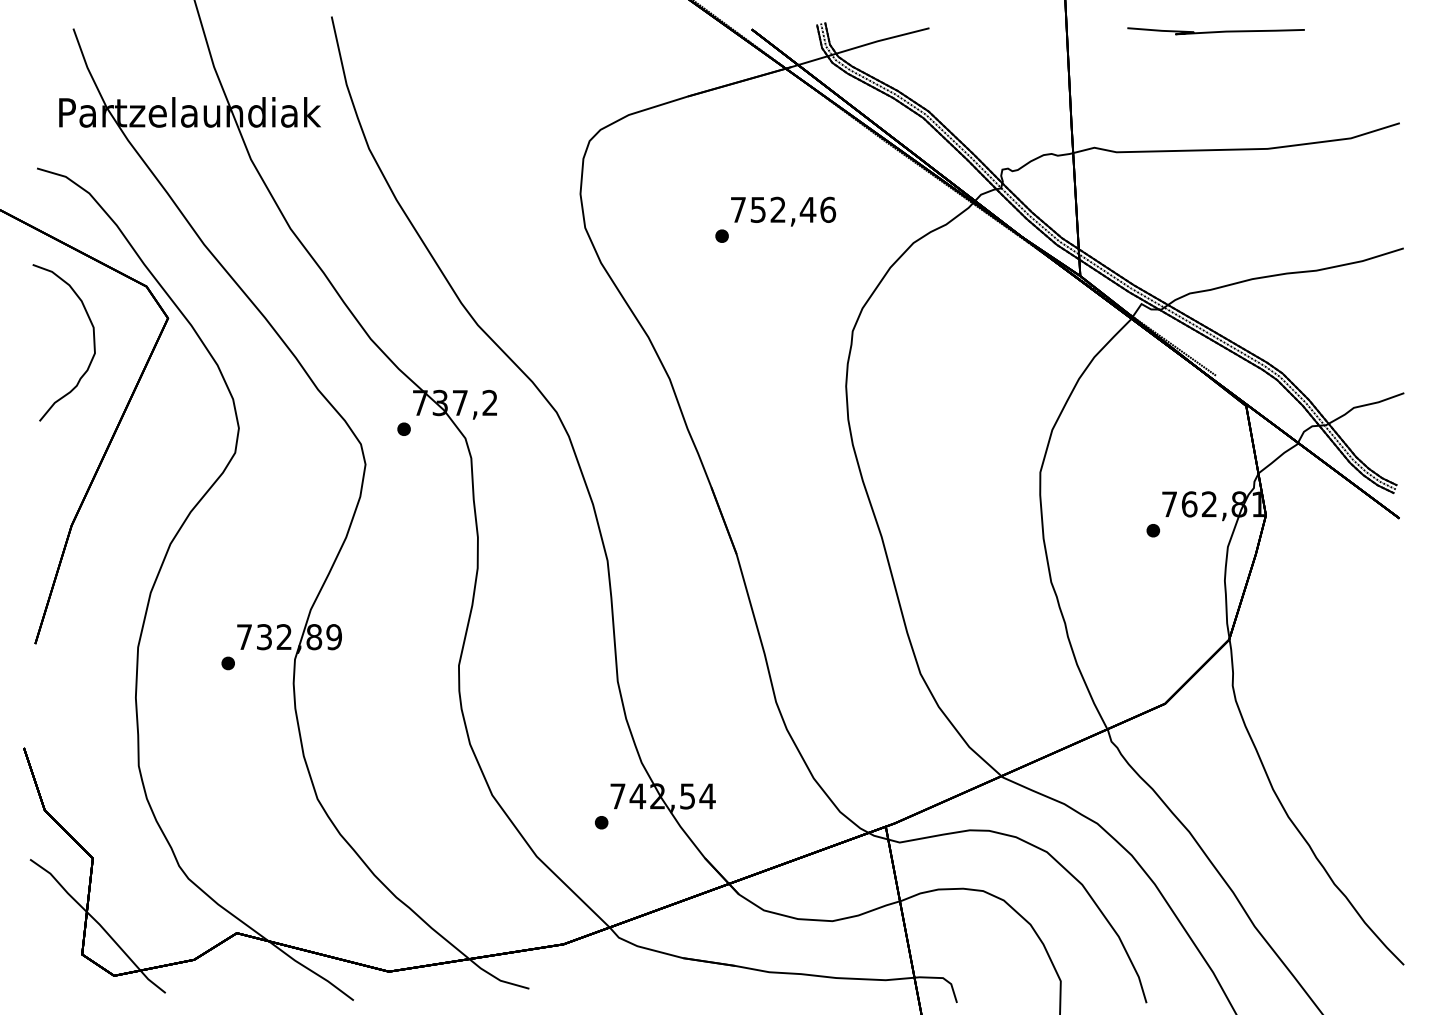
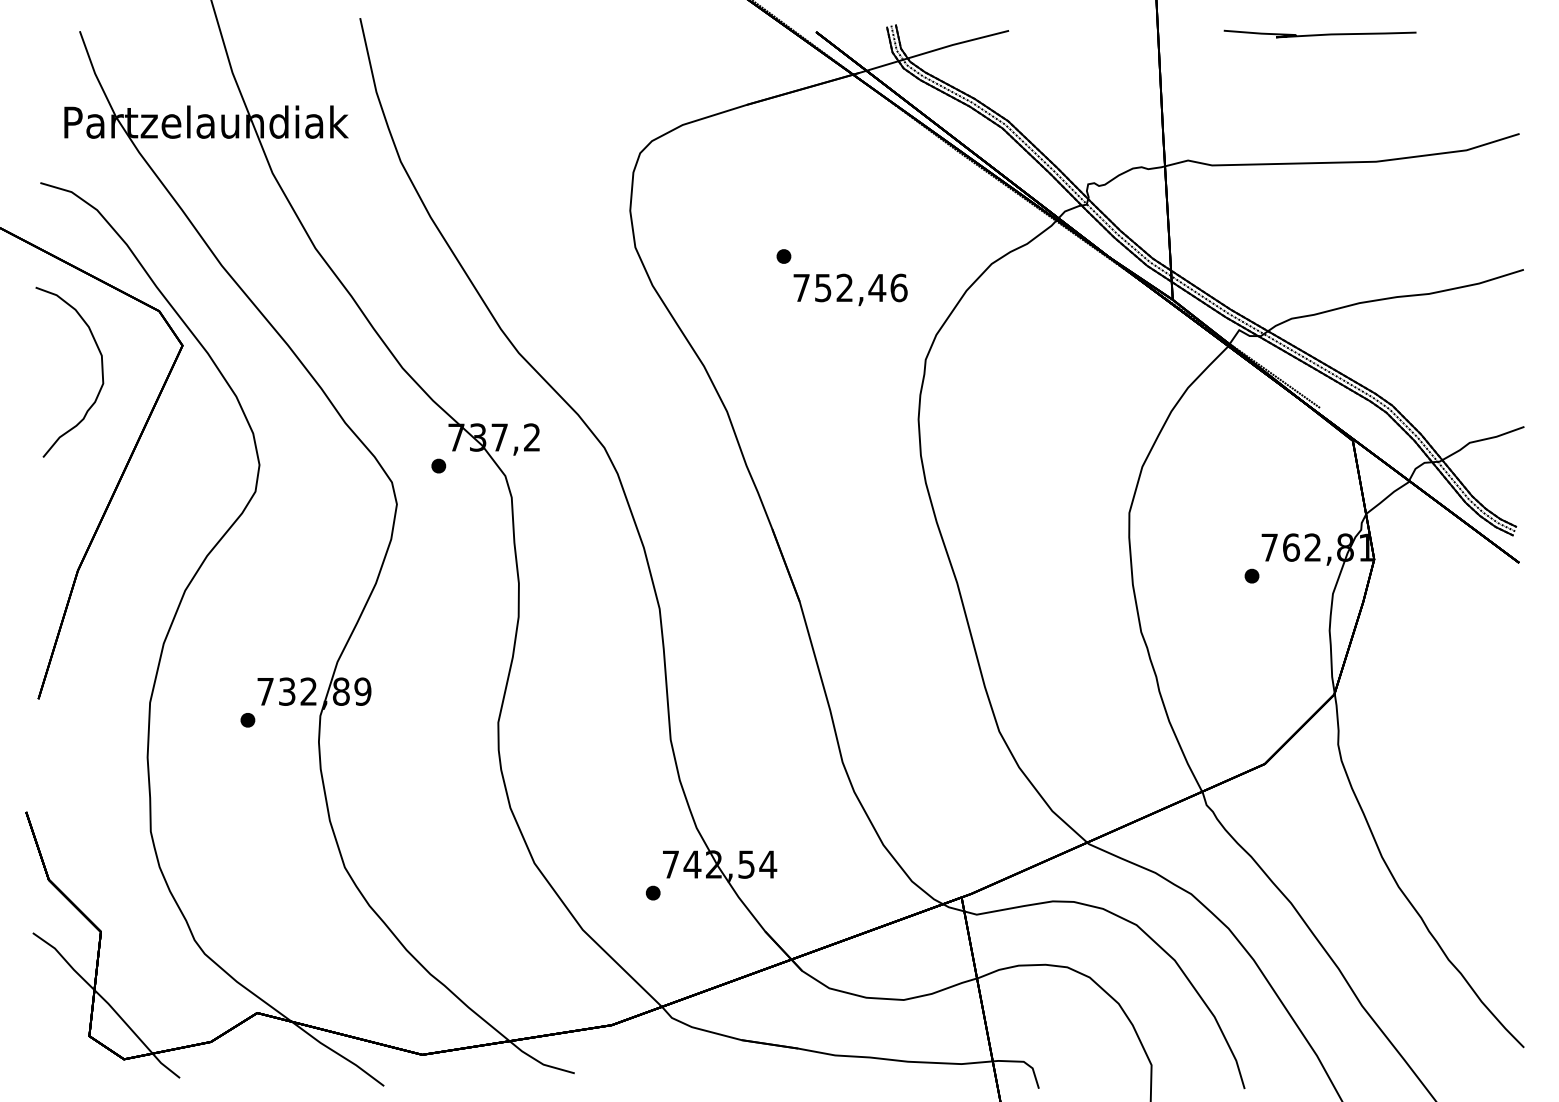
text: (783, 211) -> (850, 289), moved

